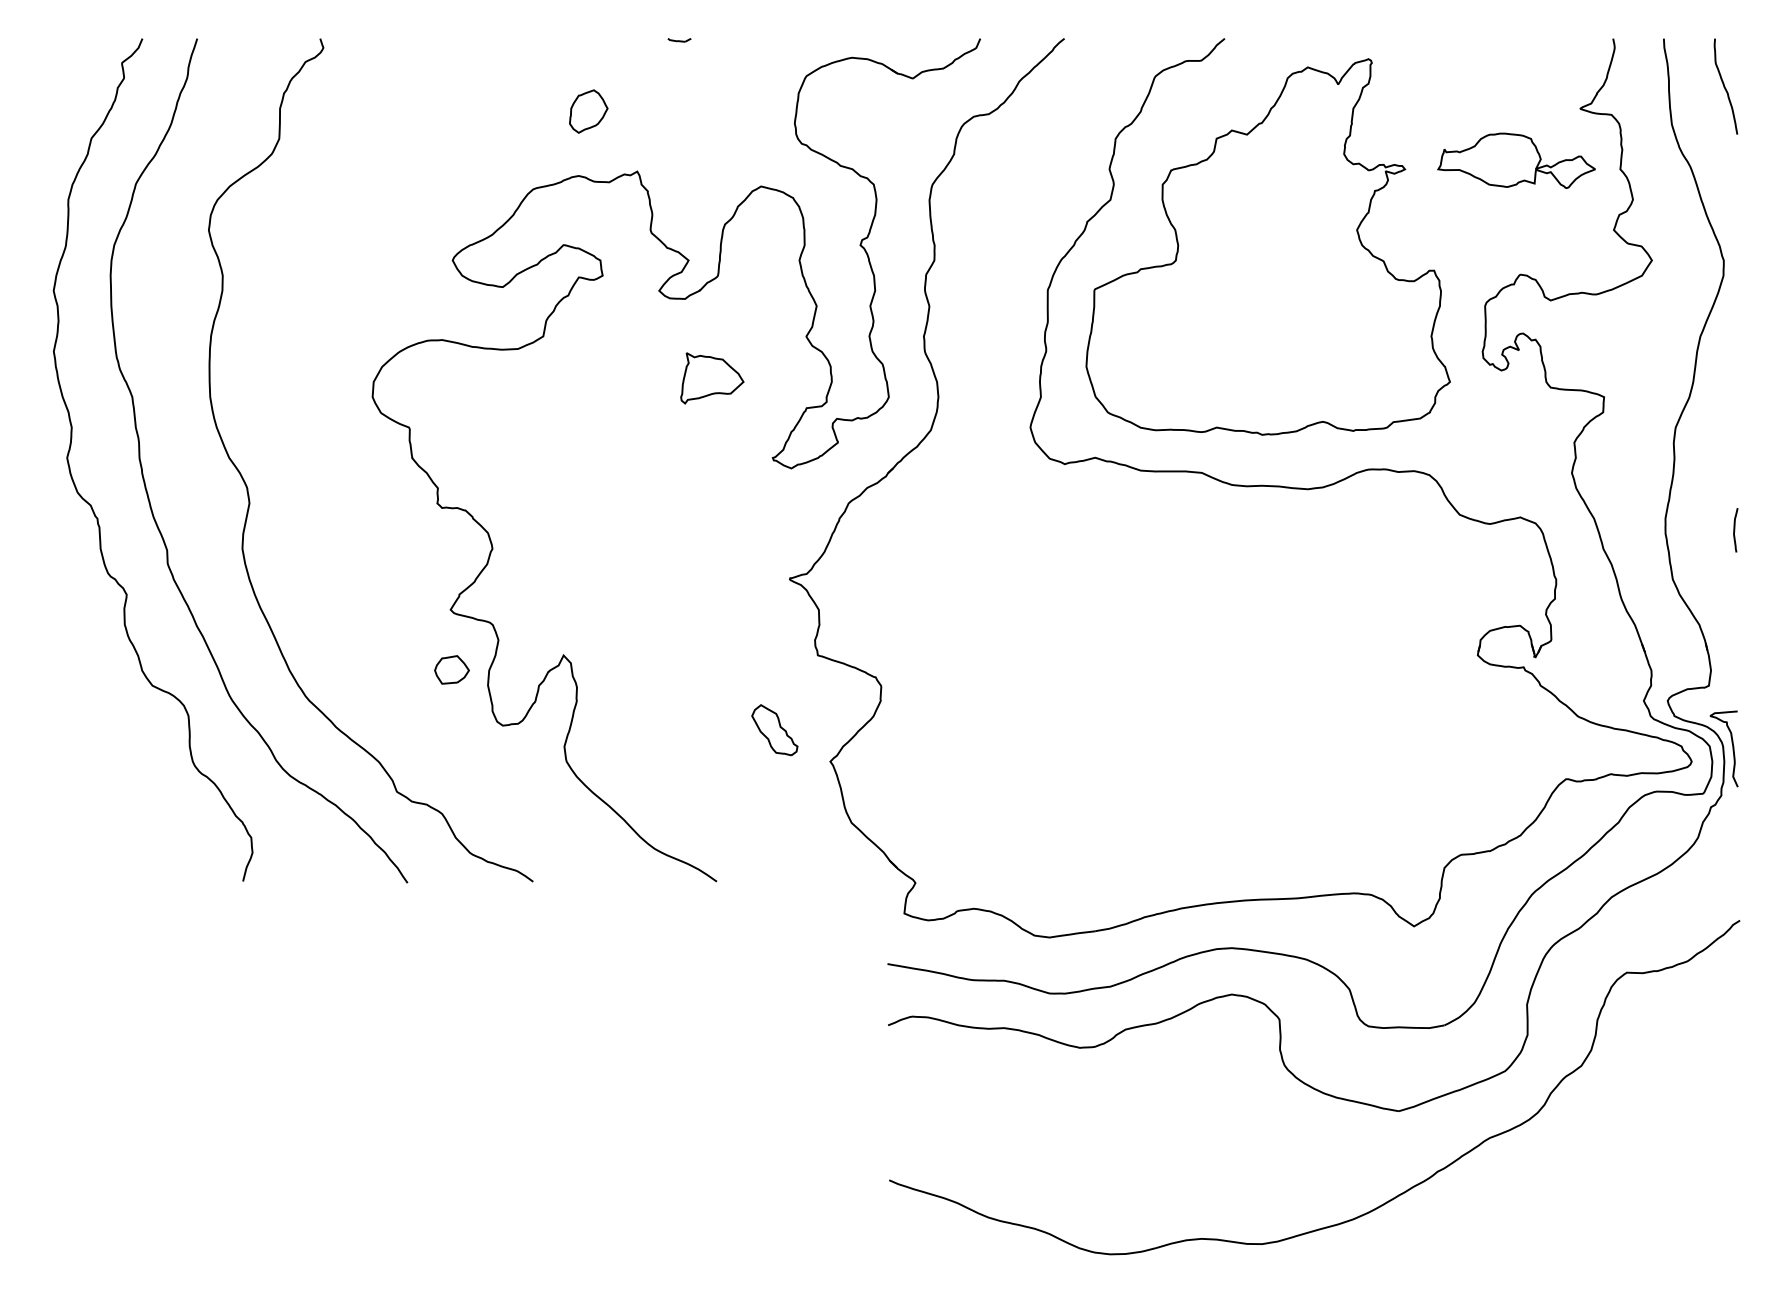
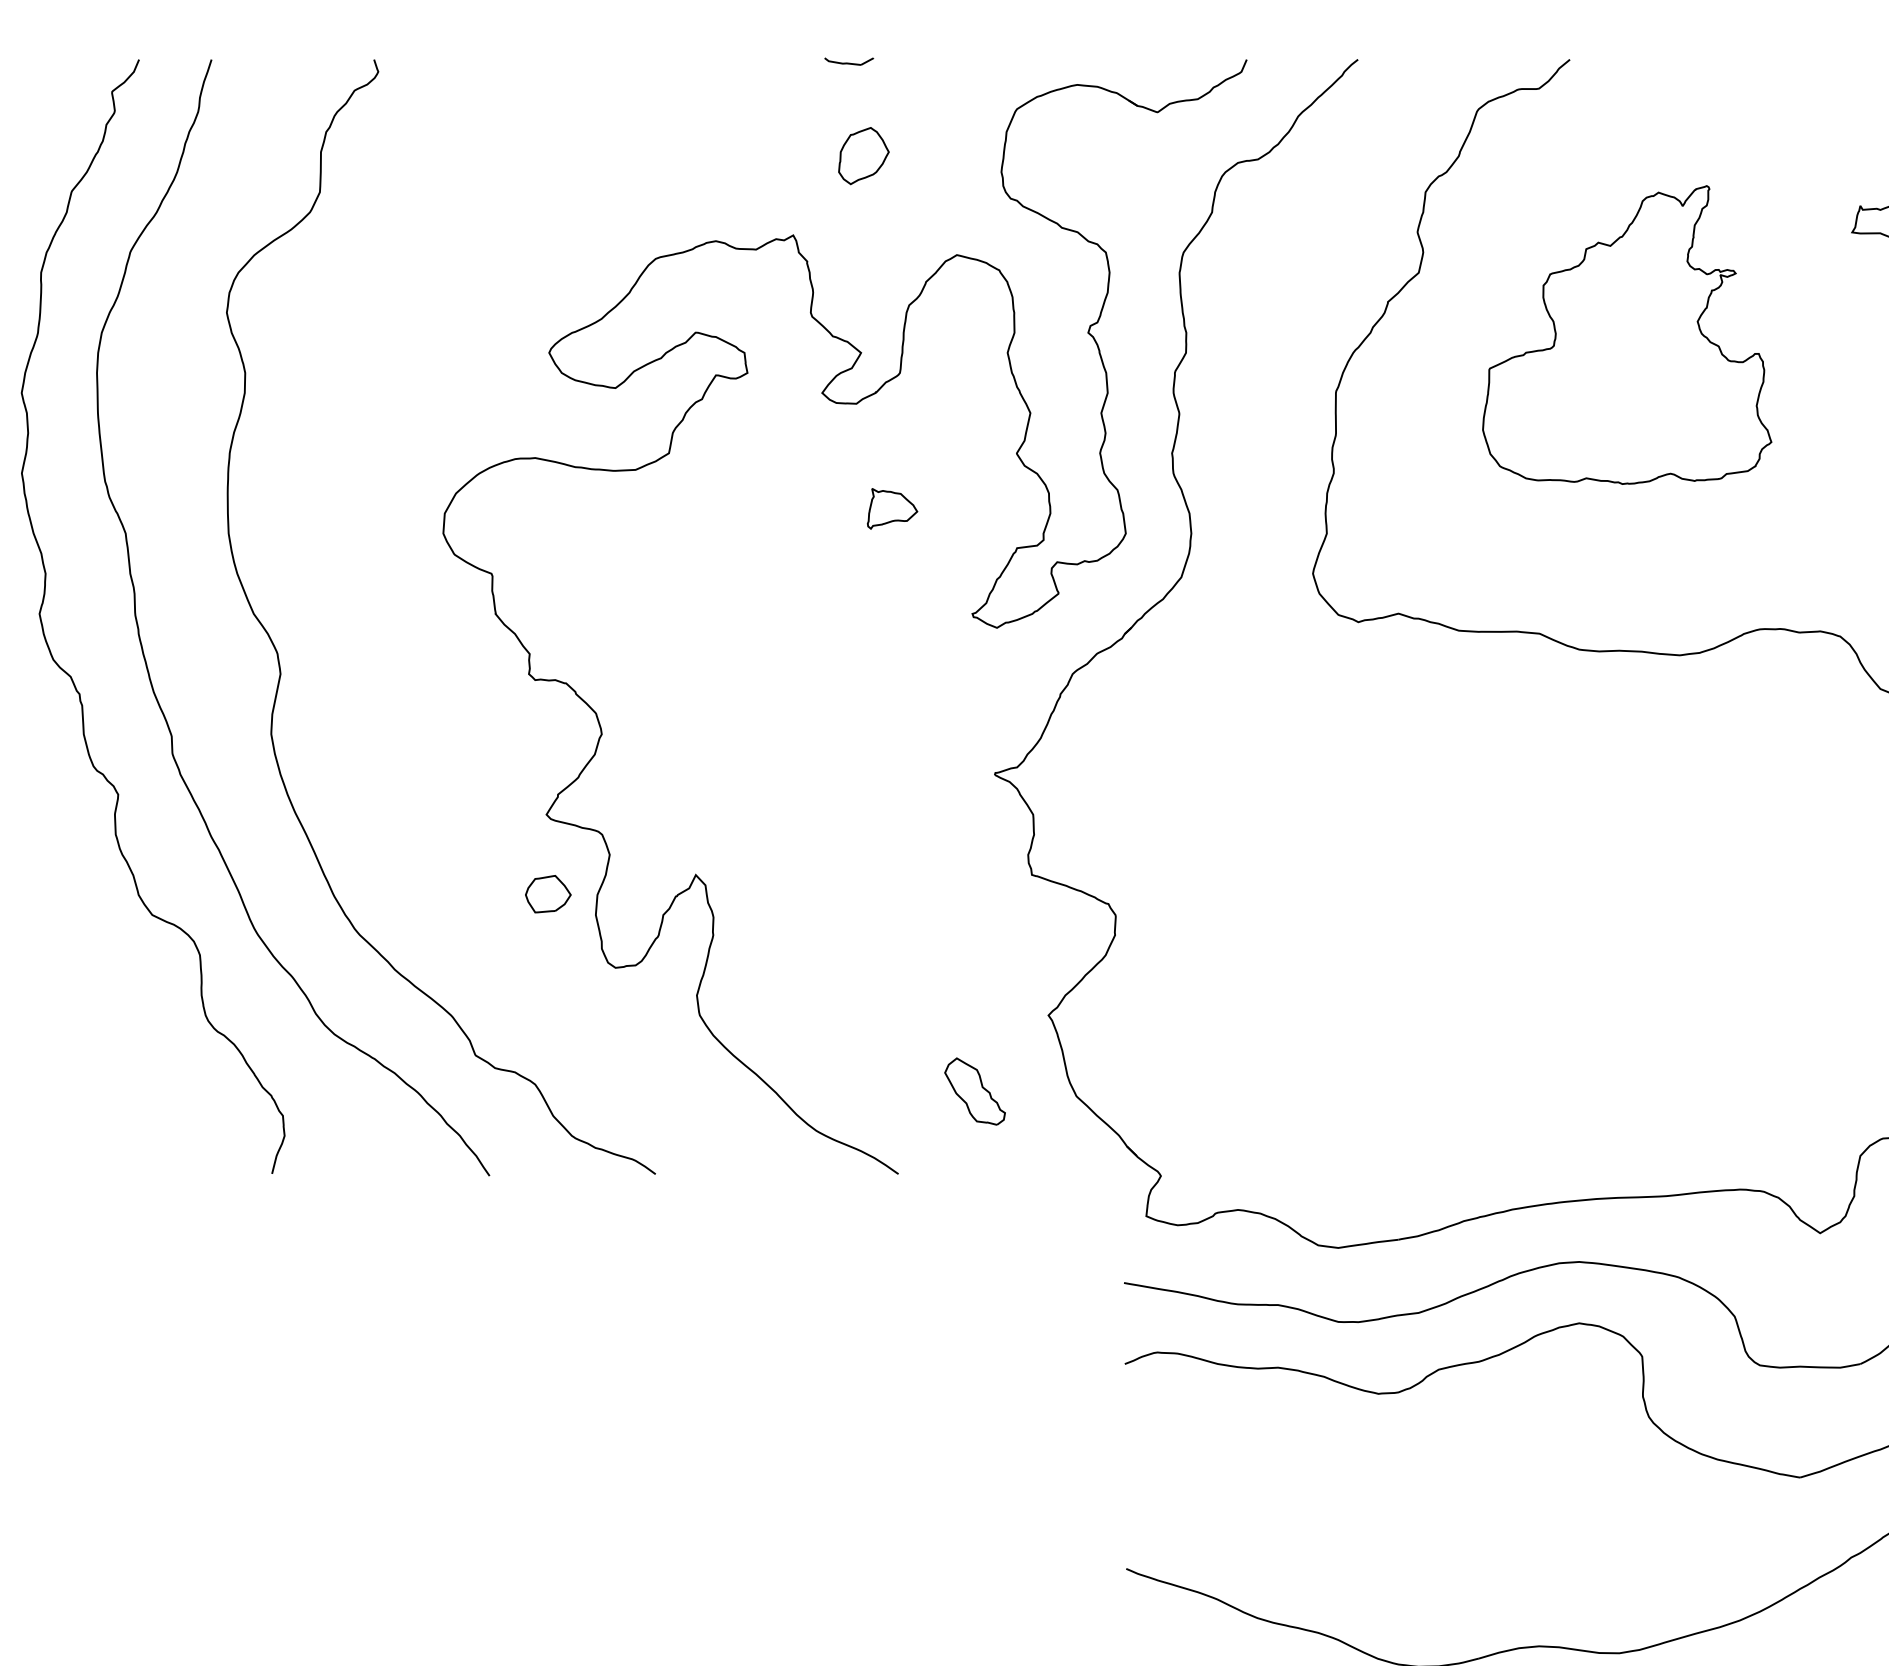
part: (679, 40) -> (849, 62), size x1.6
part: (588, 111) -> (863, 155), moved
part: (1267, 246) -> (1626, 334), size x0.6
part: (712, 378) -> (892, 508), size x0.6
part: (774, 730) -> (974, 1091), moved

